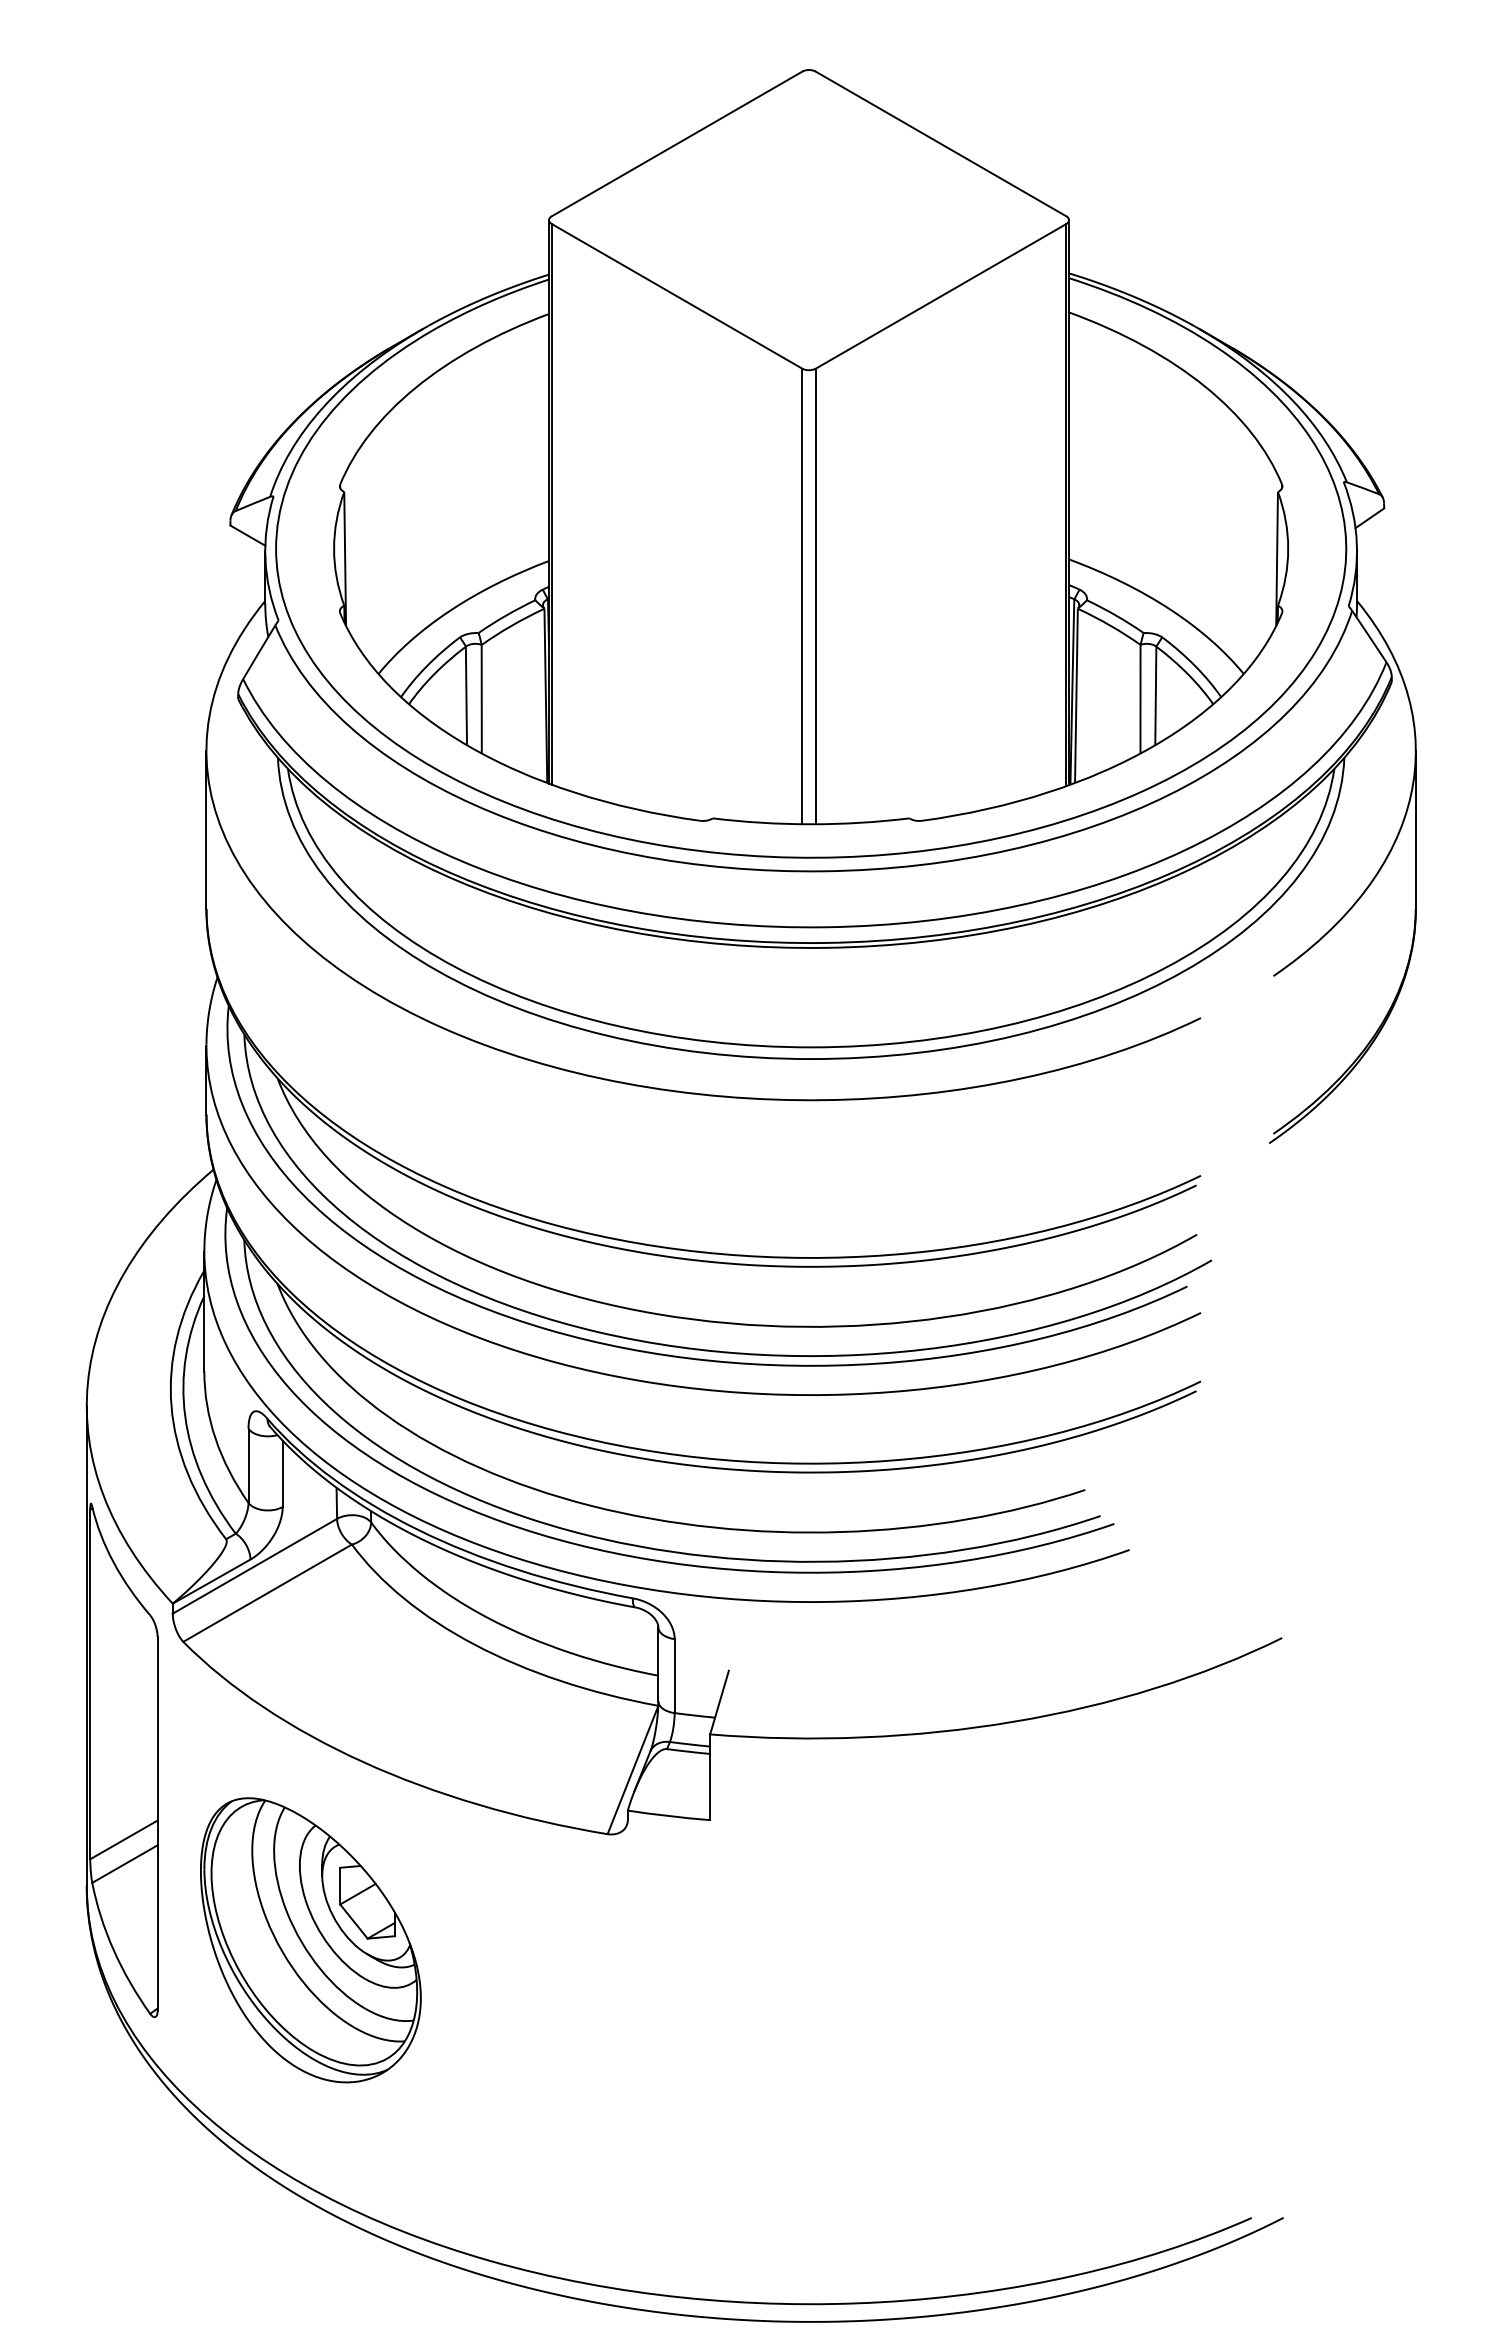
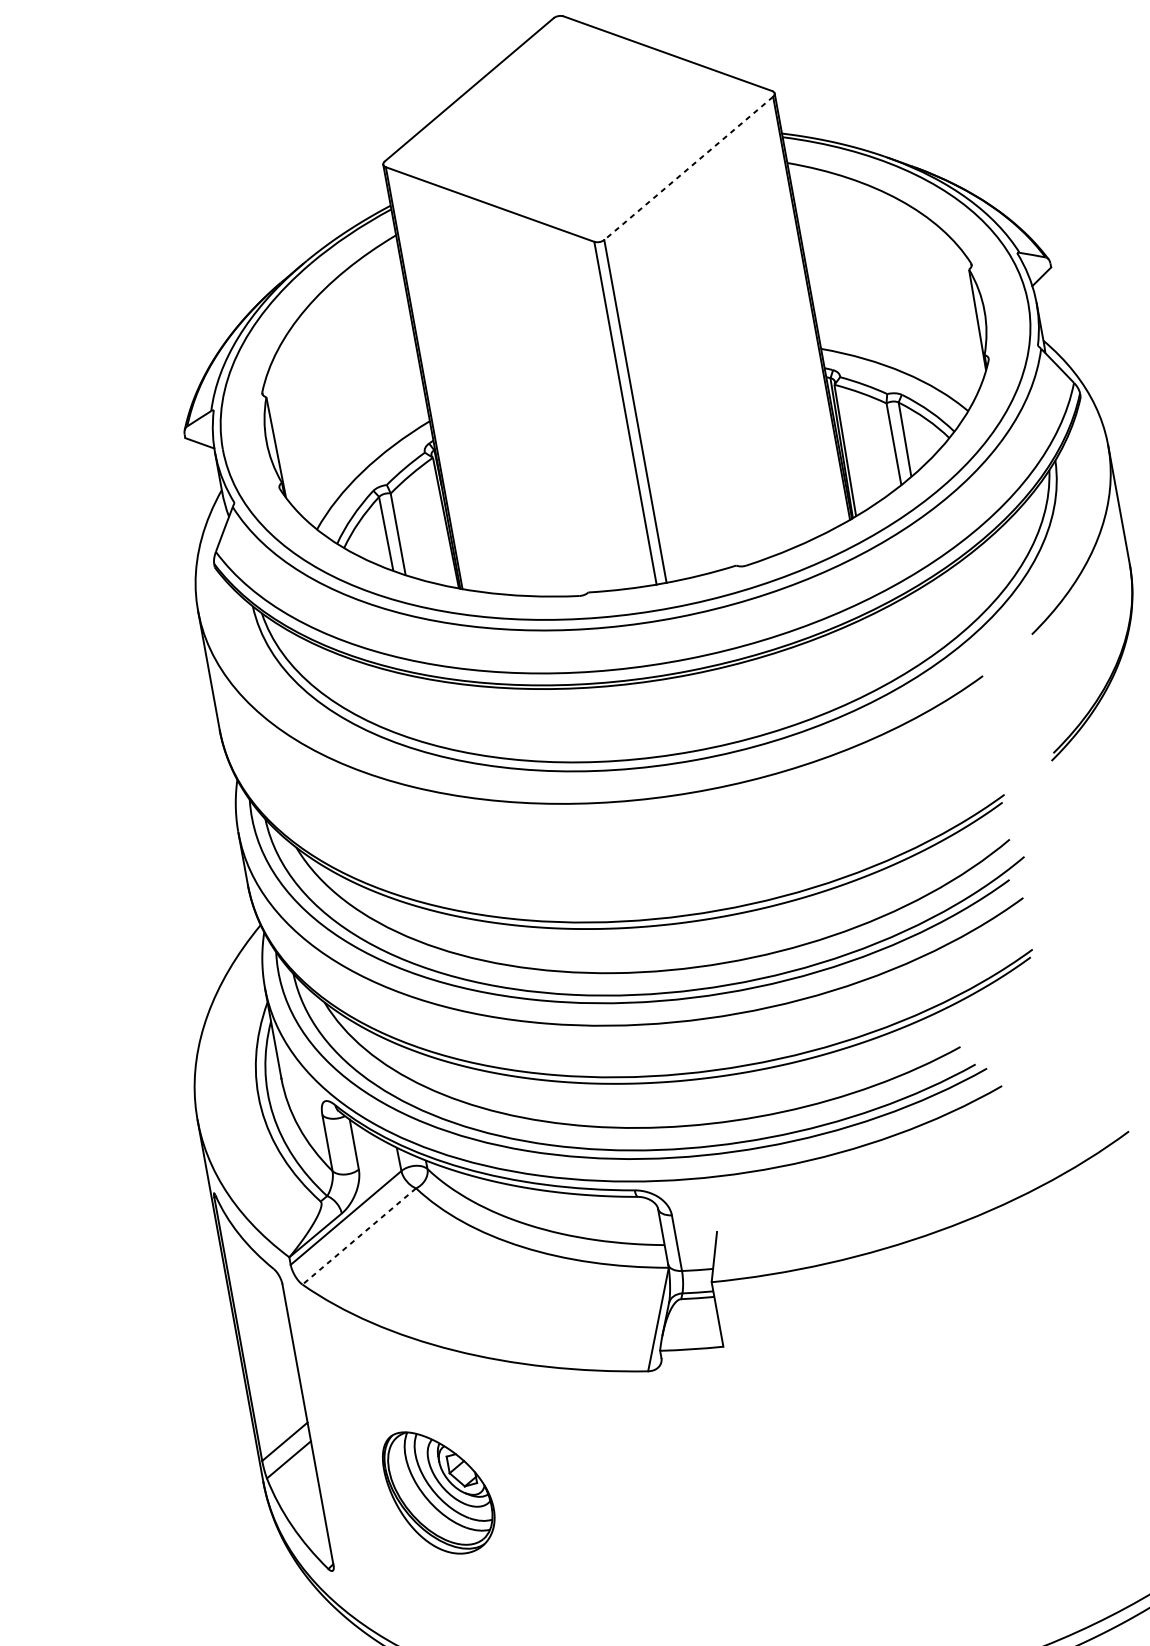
line: (941, 296) -> (689, 168), solid -> dashed
line: (267, 1593) -> (359, 1236), solid -> dashed
part: (310, 1940) -> (439, 1491), size x0.6

